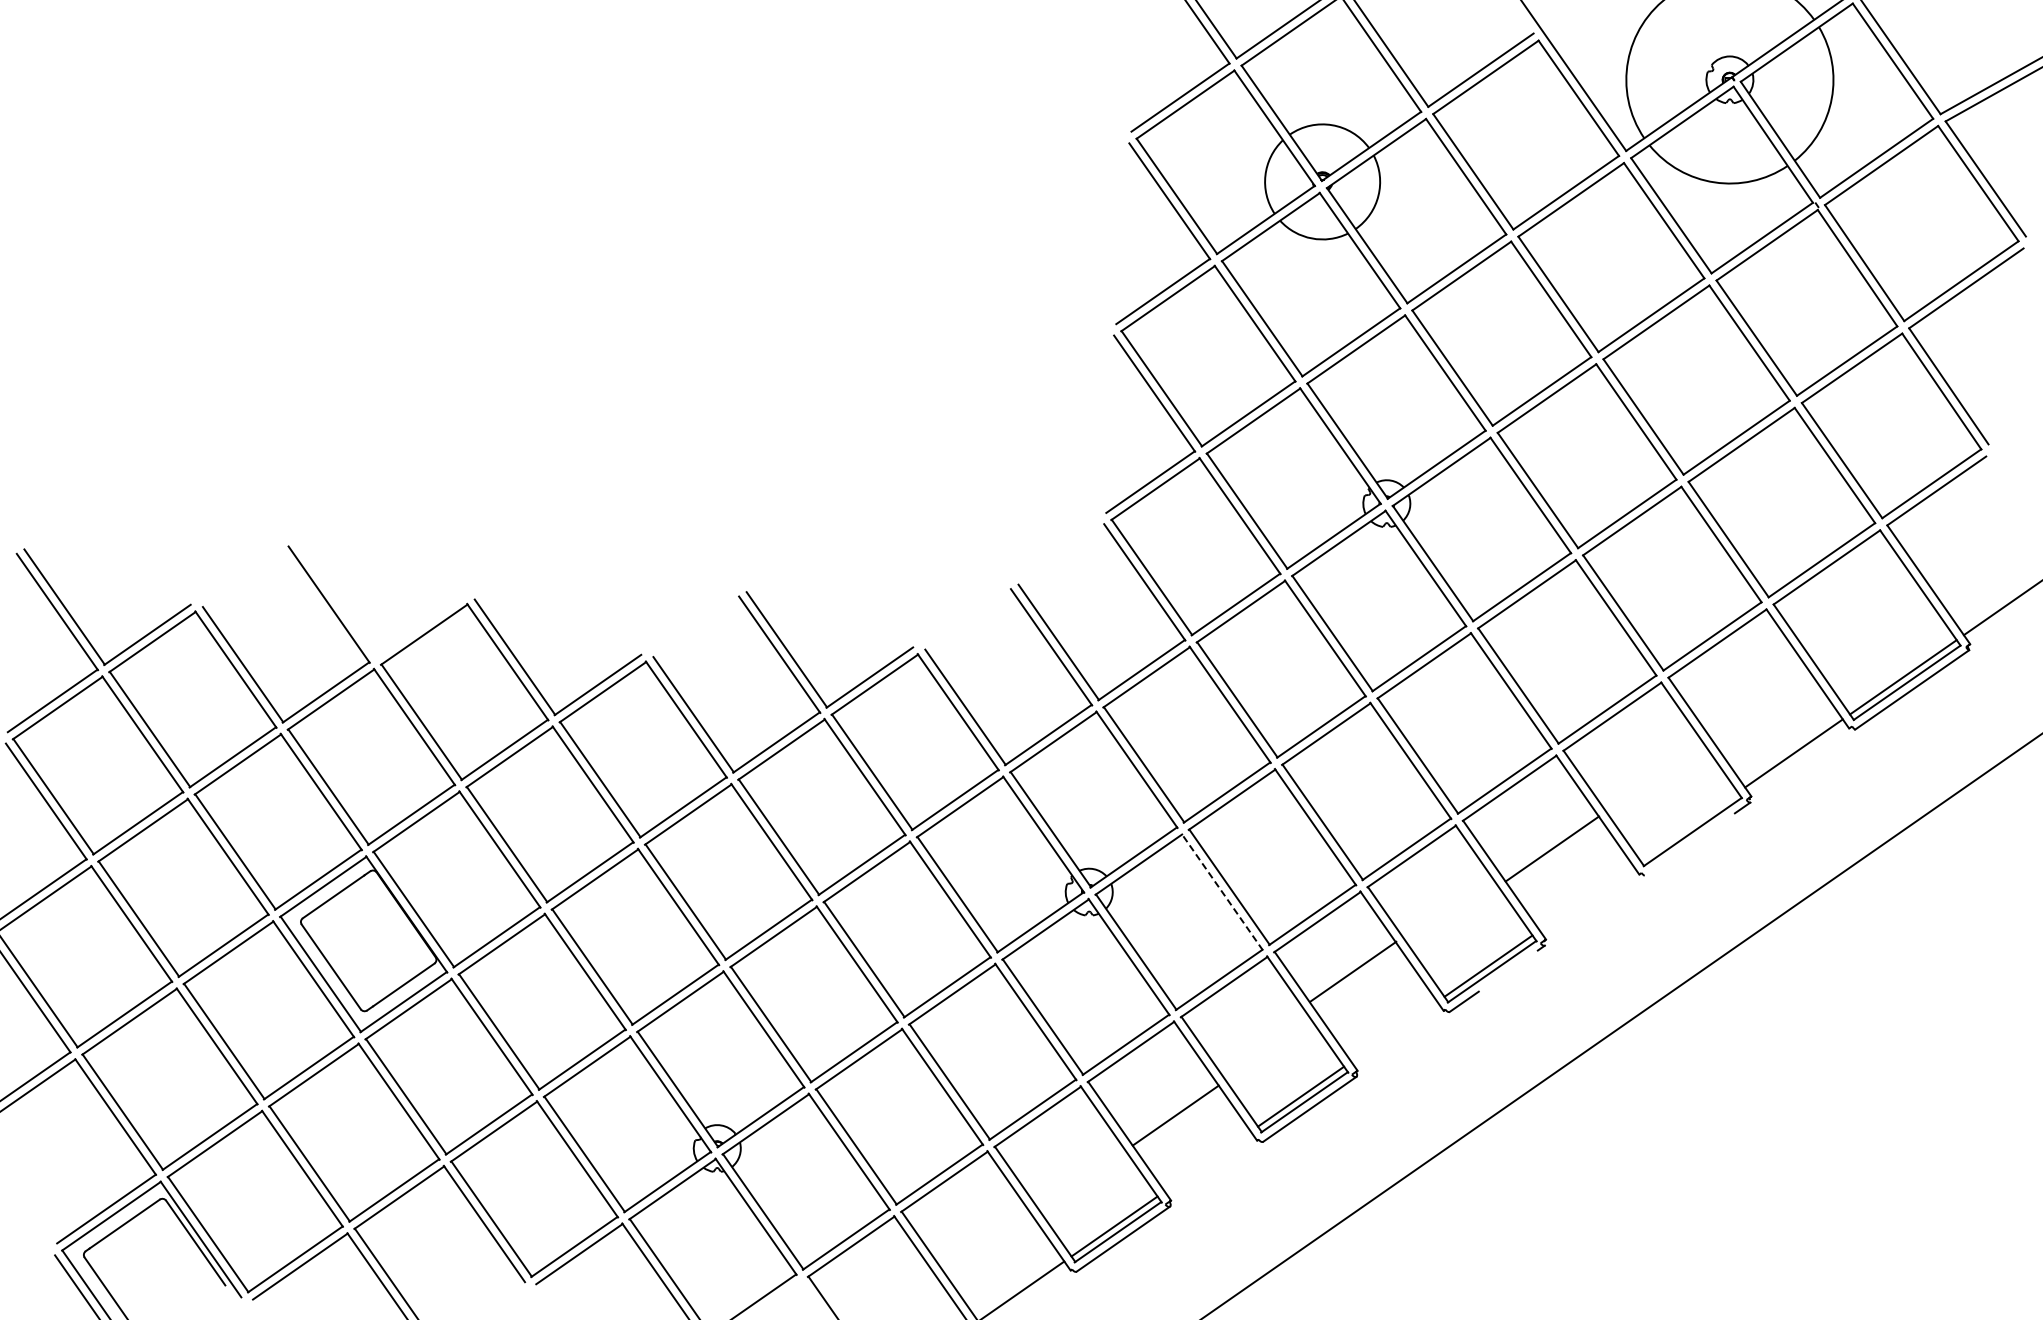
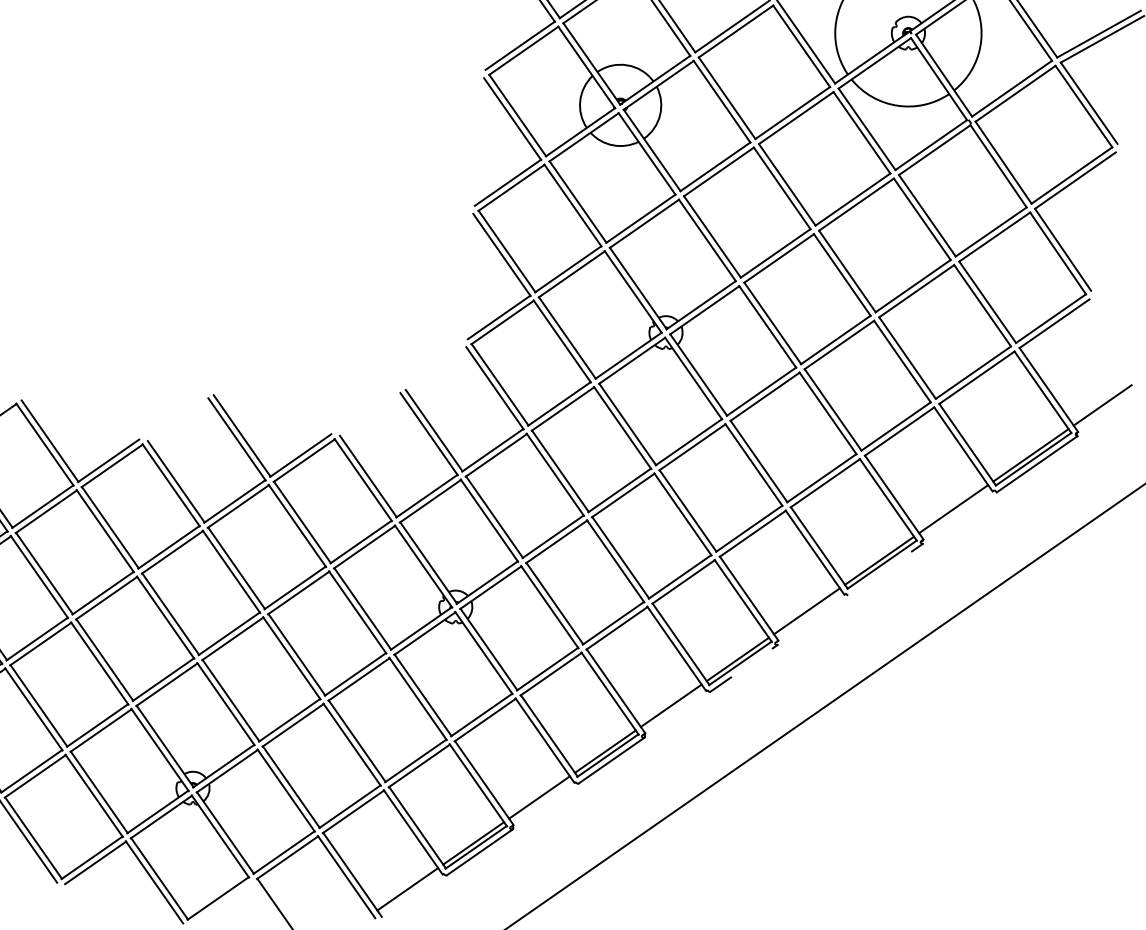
line: (1688, 826) -> (879, 560), added
line: (1552, 848) -> (807, 610), moved
line: (1222, 892) -> (549, 607), dashed -> solid
line: (1353, 971) -> (671, 705), moved
line: (1175, 1115) -> (539, 797), moved

